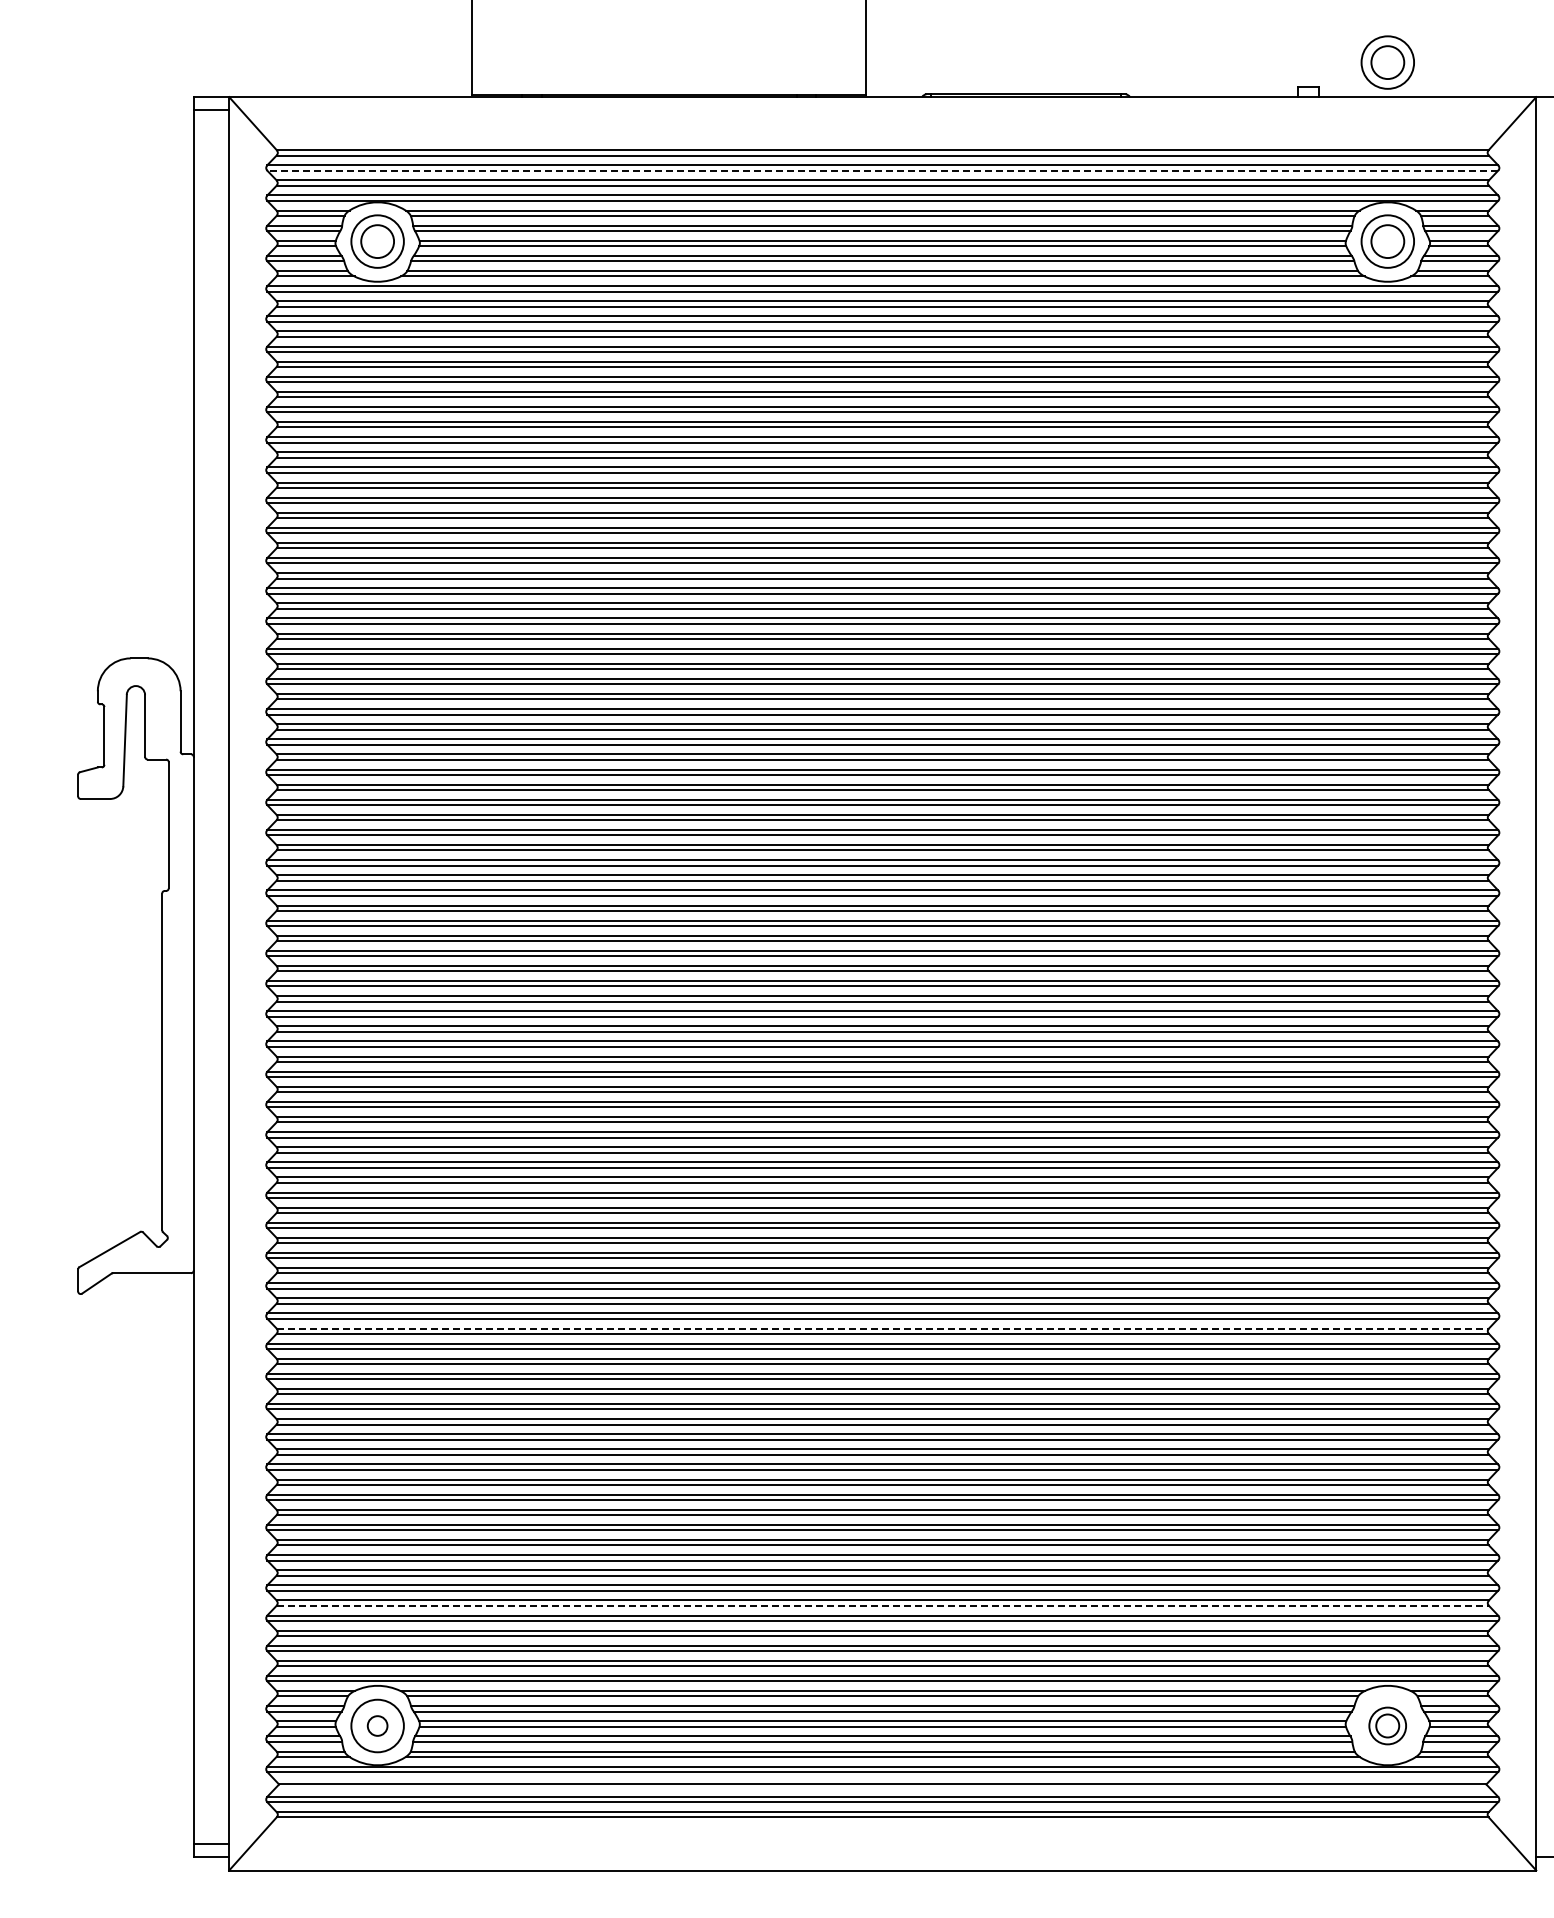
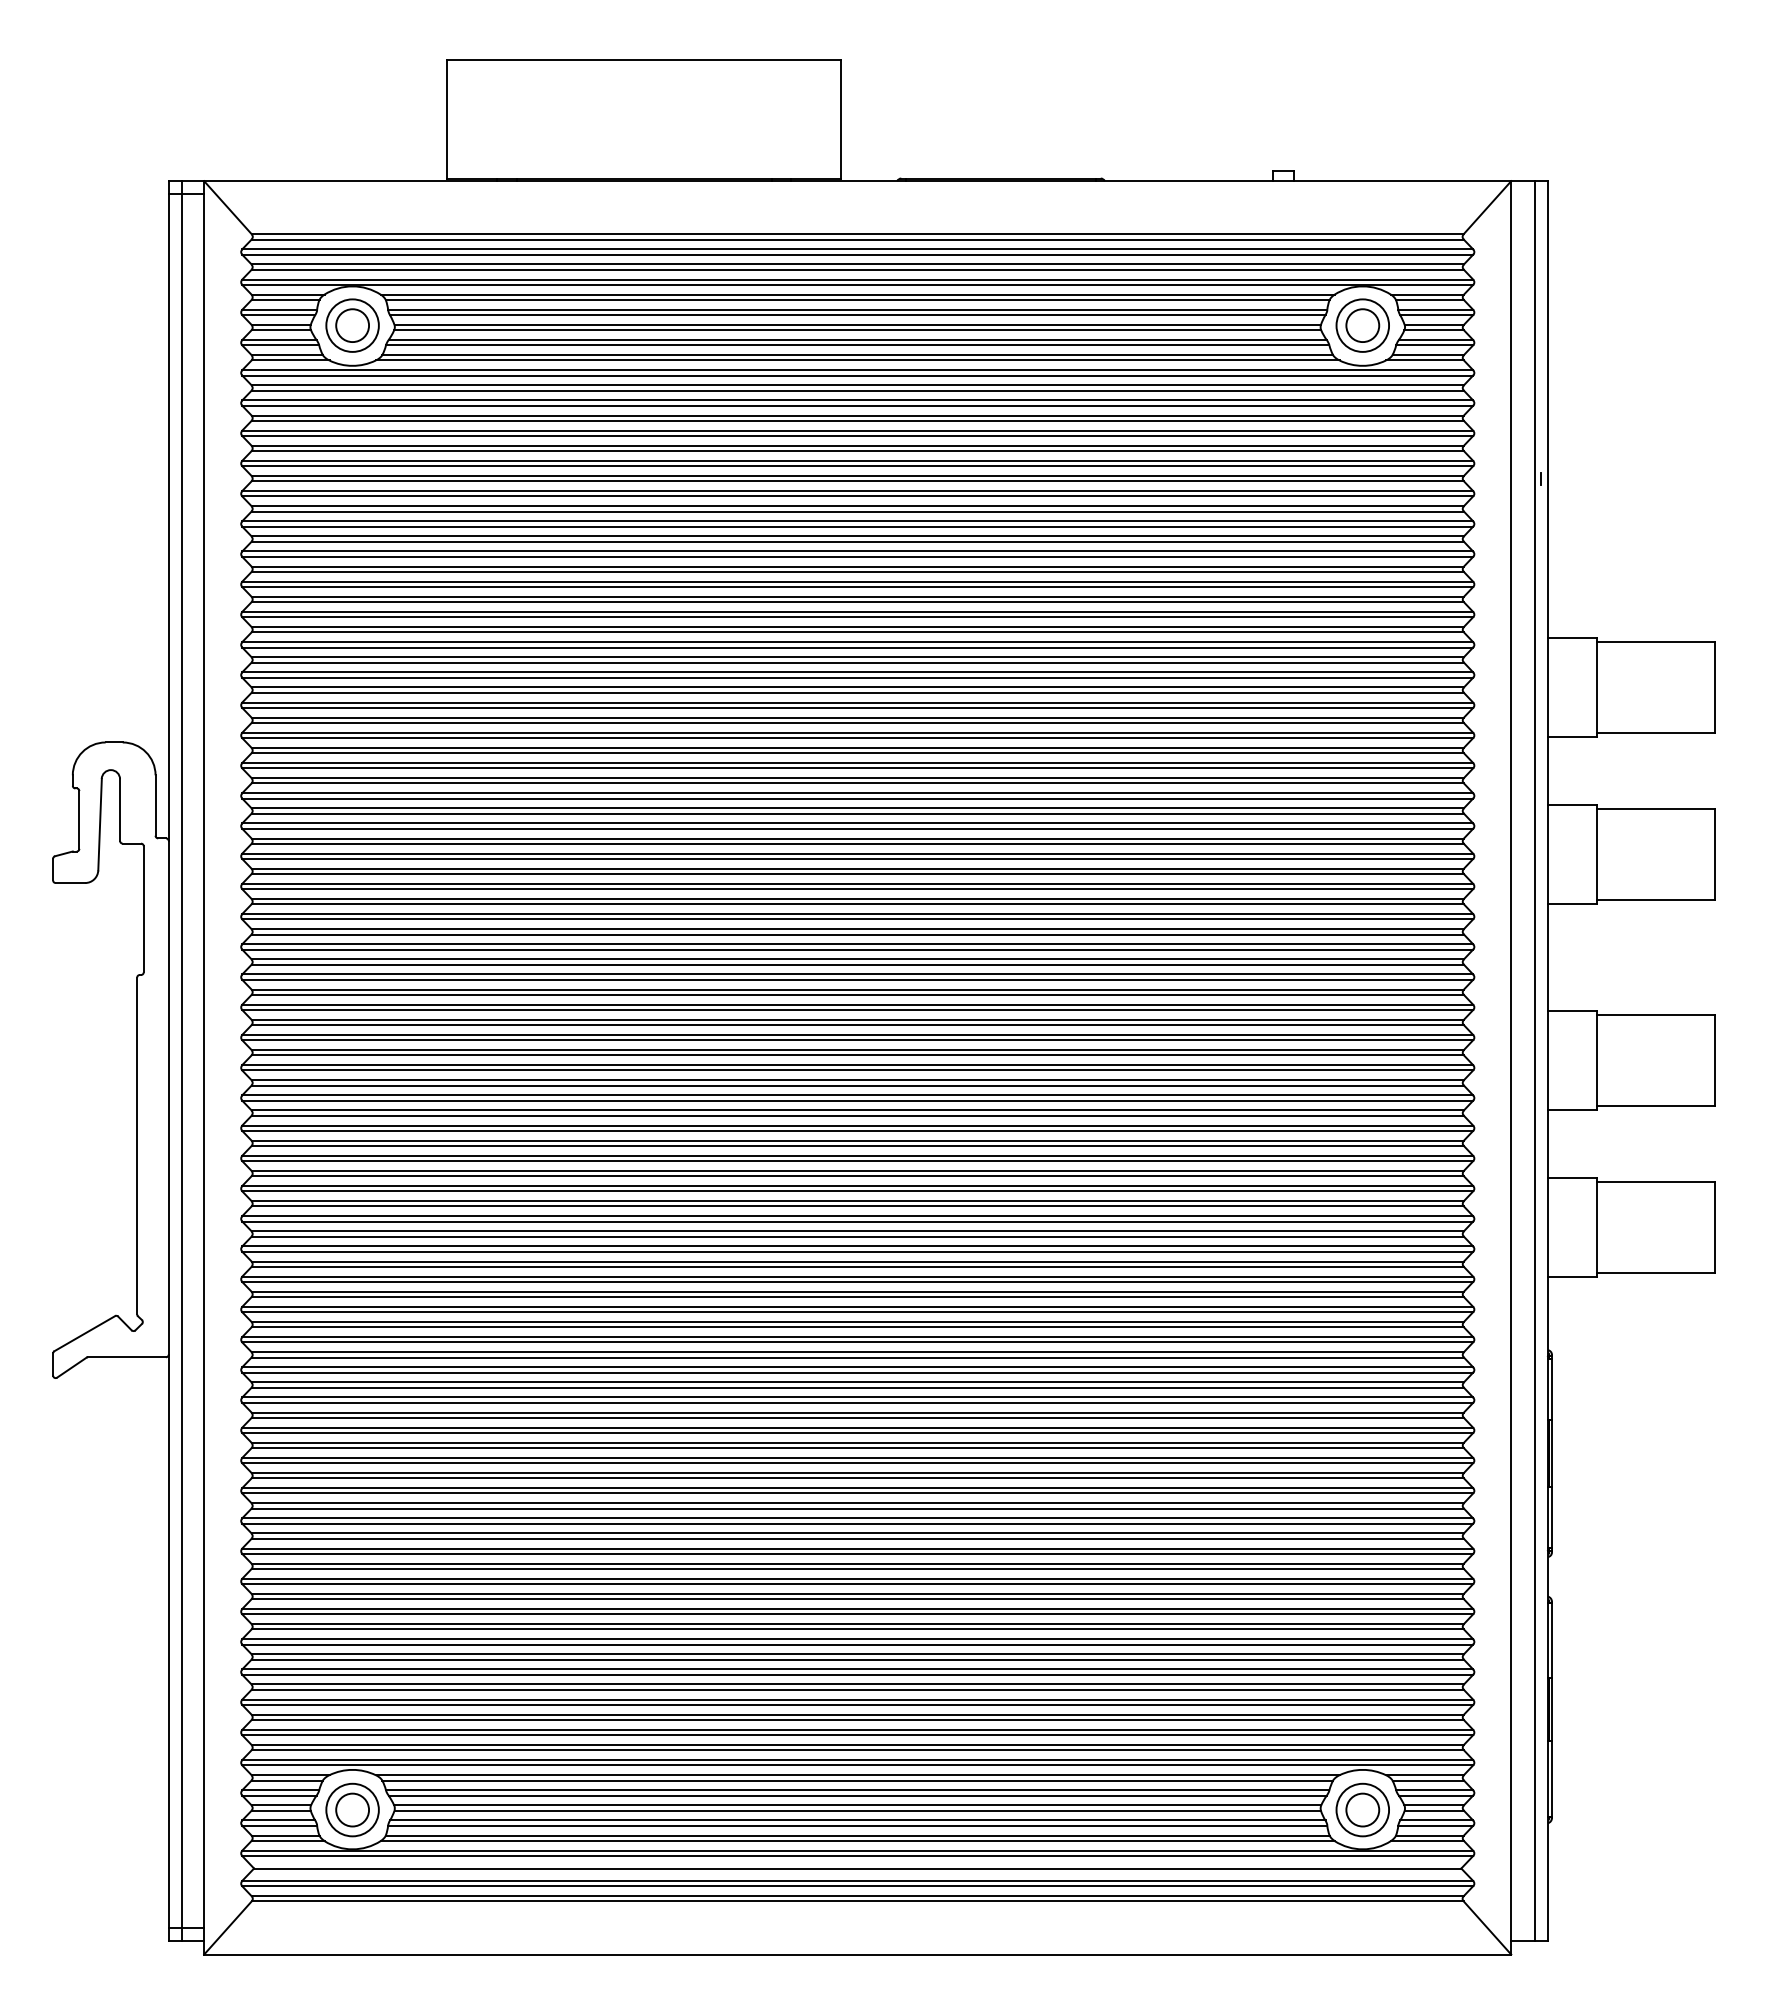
part: (1387, 62) -> (1362, 146), removed
line: (882, 170) -> (857, 254), dashed -> solid
line: (206, 977) -> (181, 1061), added
line: (883, 1328) -> (858, 1412), dashed -> solid
line: (883, 1605) -> (858, 1689), dashed -> solid
circle: (377, 1725) -> (352, 1809), size x1.67
part: (1387, 1725) -> (1362, 1809), size x1.43

